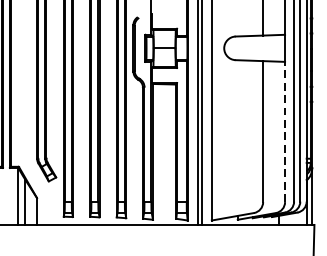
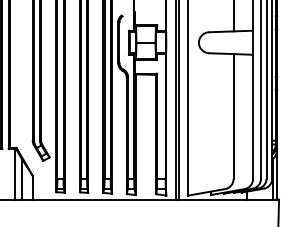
line: (284, 131) -> (252, 116), dashed -> solid

